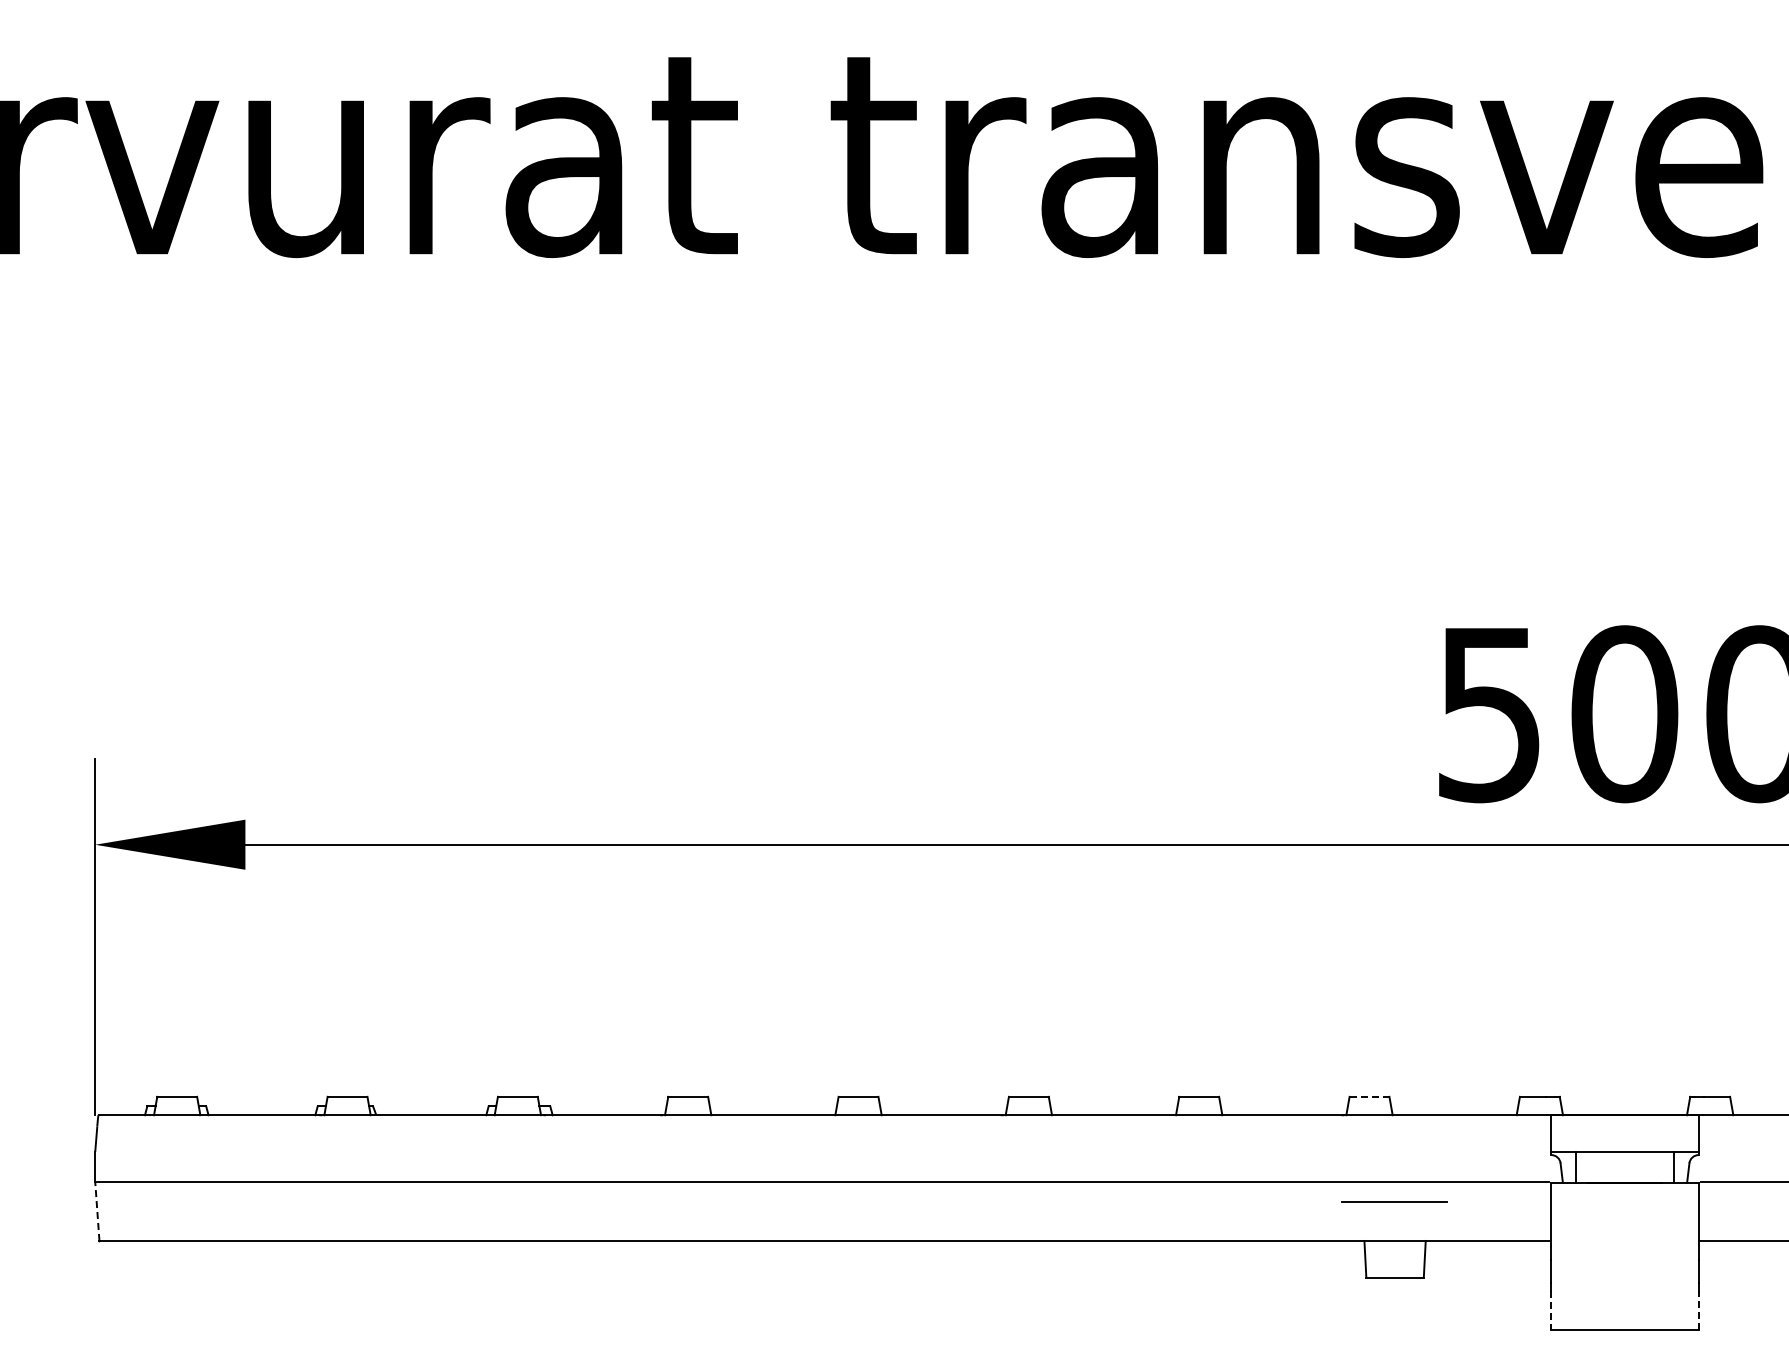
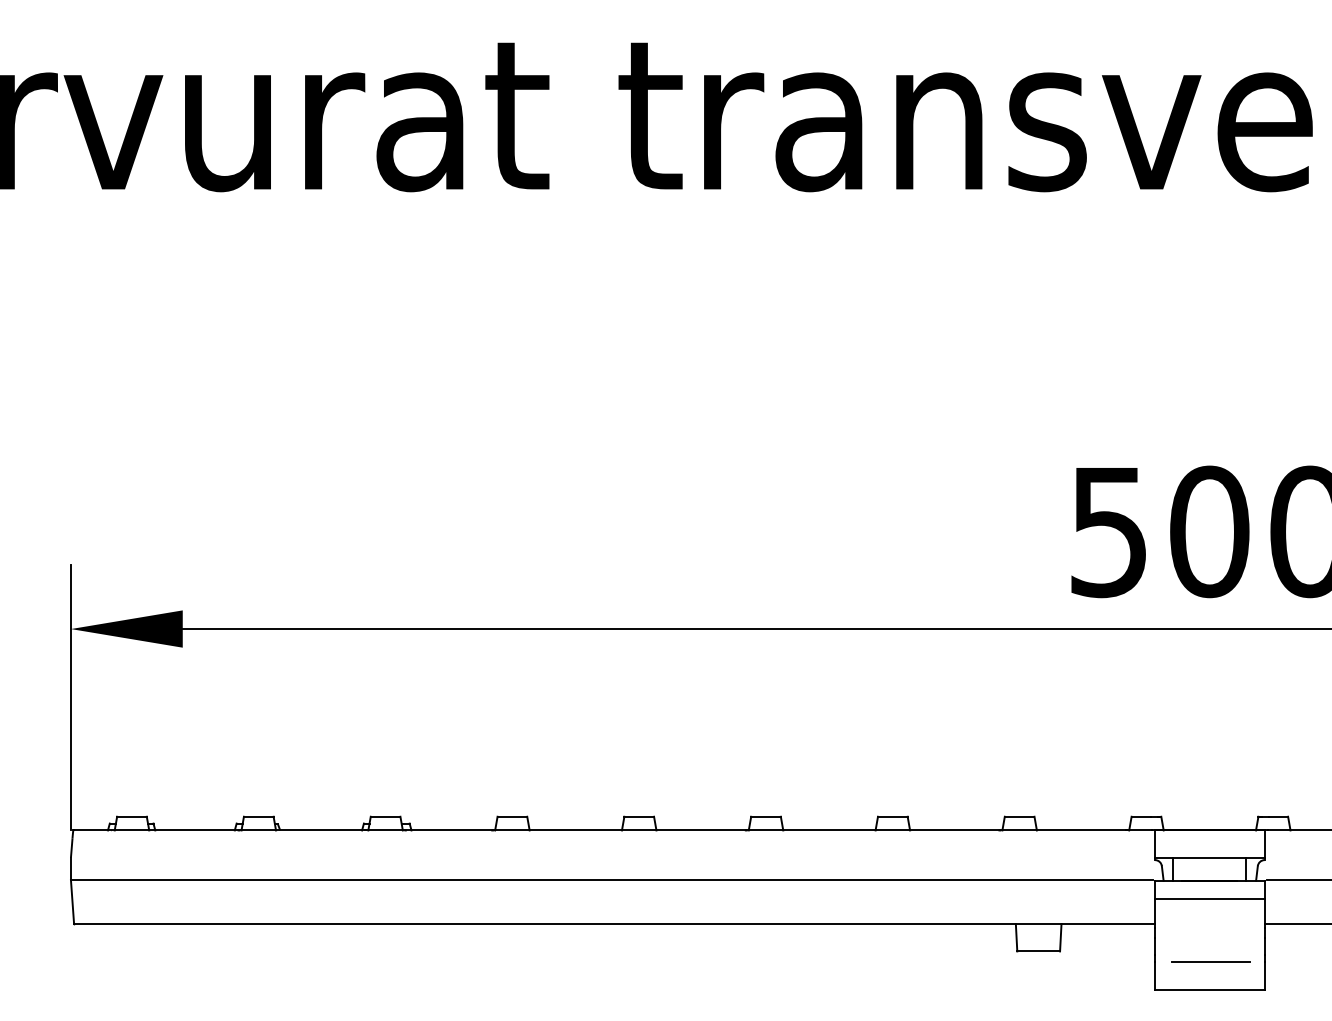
line: (1369, 1096) -> (1019, 816), dashed -> solid
line: (1394, 1201) -> (1210, 960), moved
line: (1624, 1207) -> (1209, 899), added
line: (97, 1211) -> (72, 902), dashed -> solid
line: (1698, 1310) -> (1264, 975), dashed -> solid
line: (1551, 1311) -> (1155, 976), dashed -> solid

